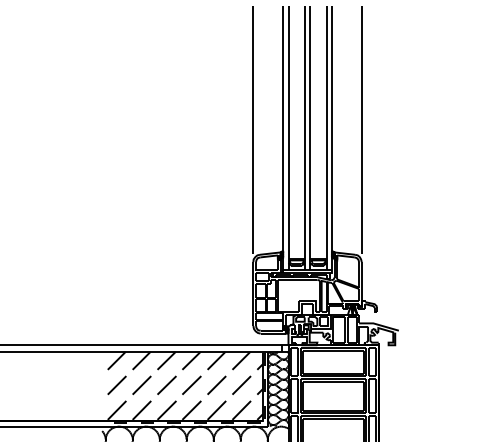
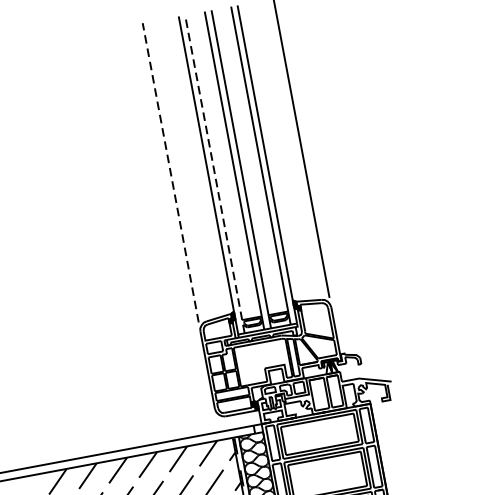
line: (253, 130) -> (170, 172), solid -> dashed
line: (288, 138) -> (214, 174), solid -> dashed

